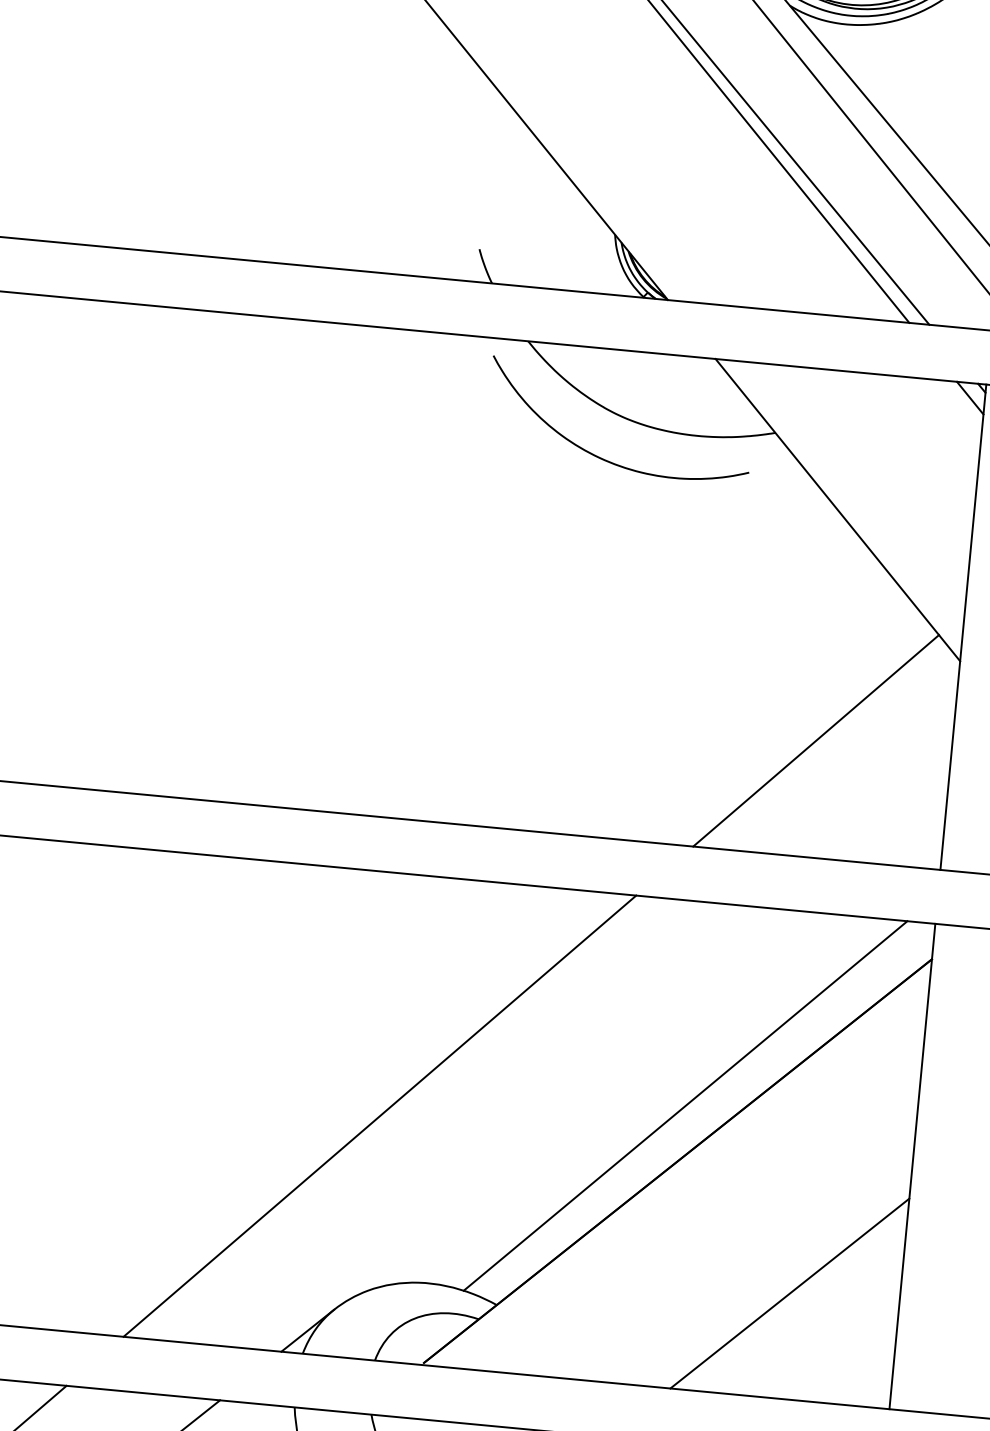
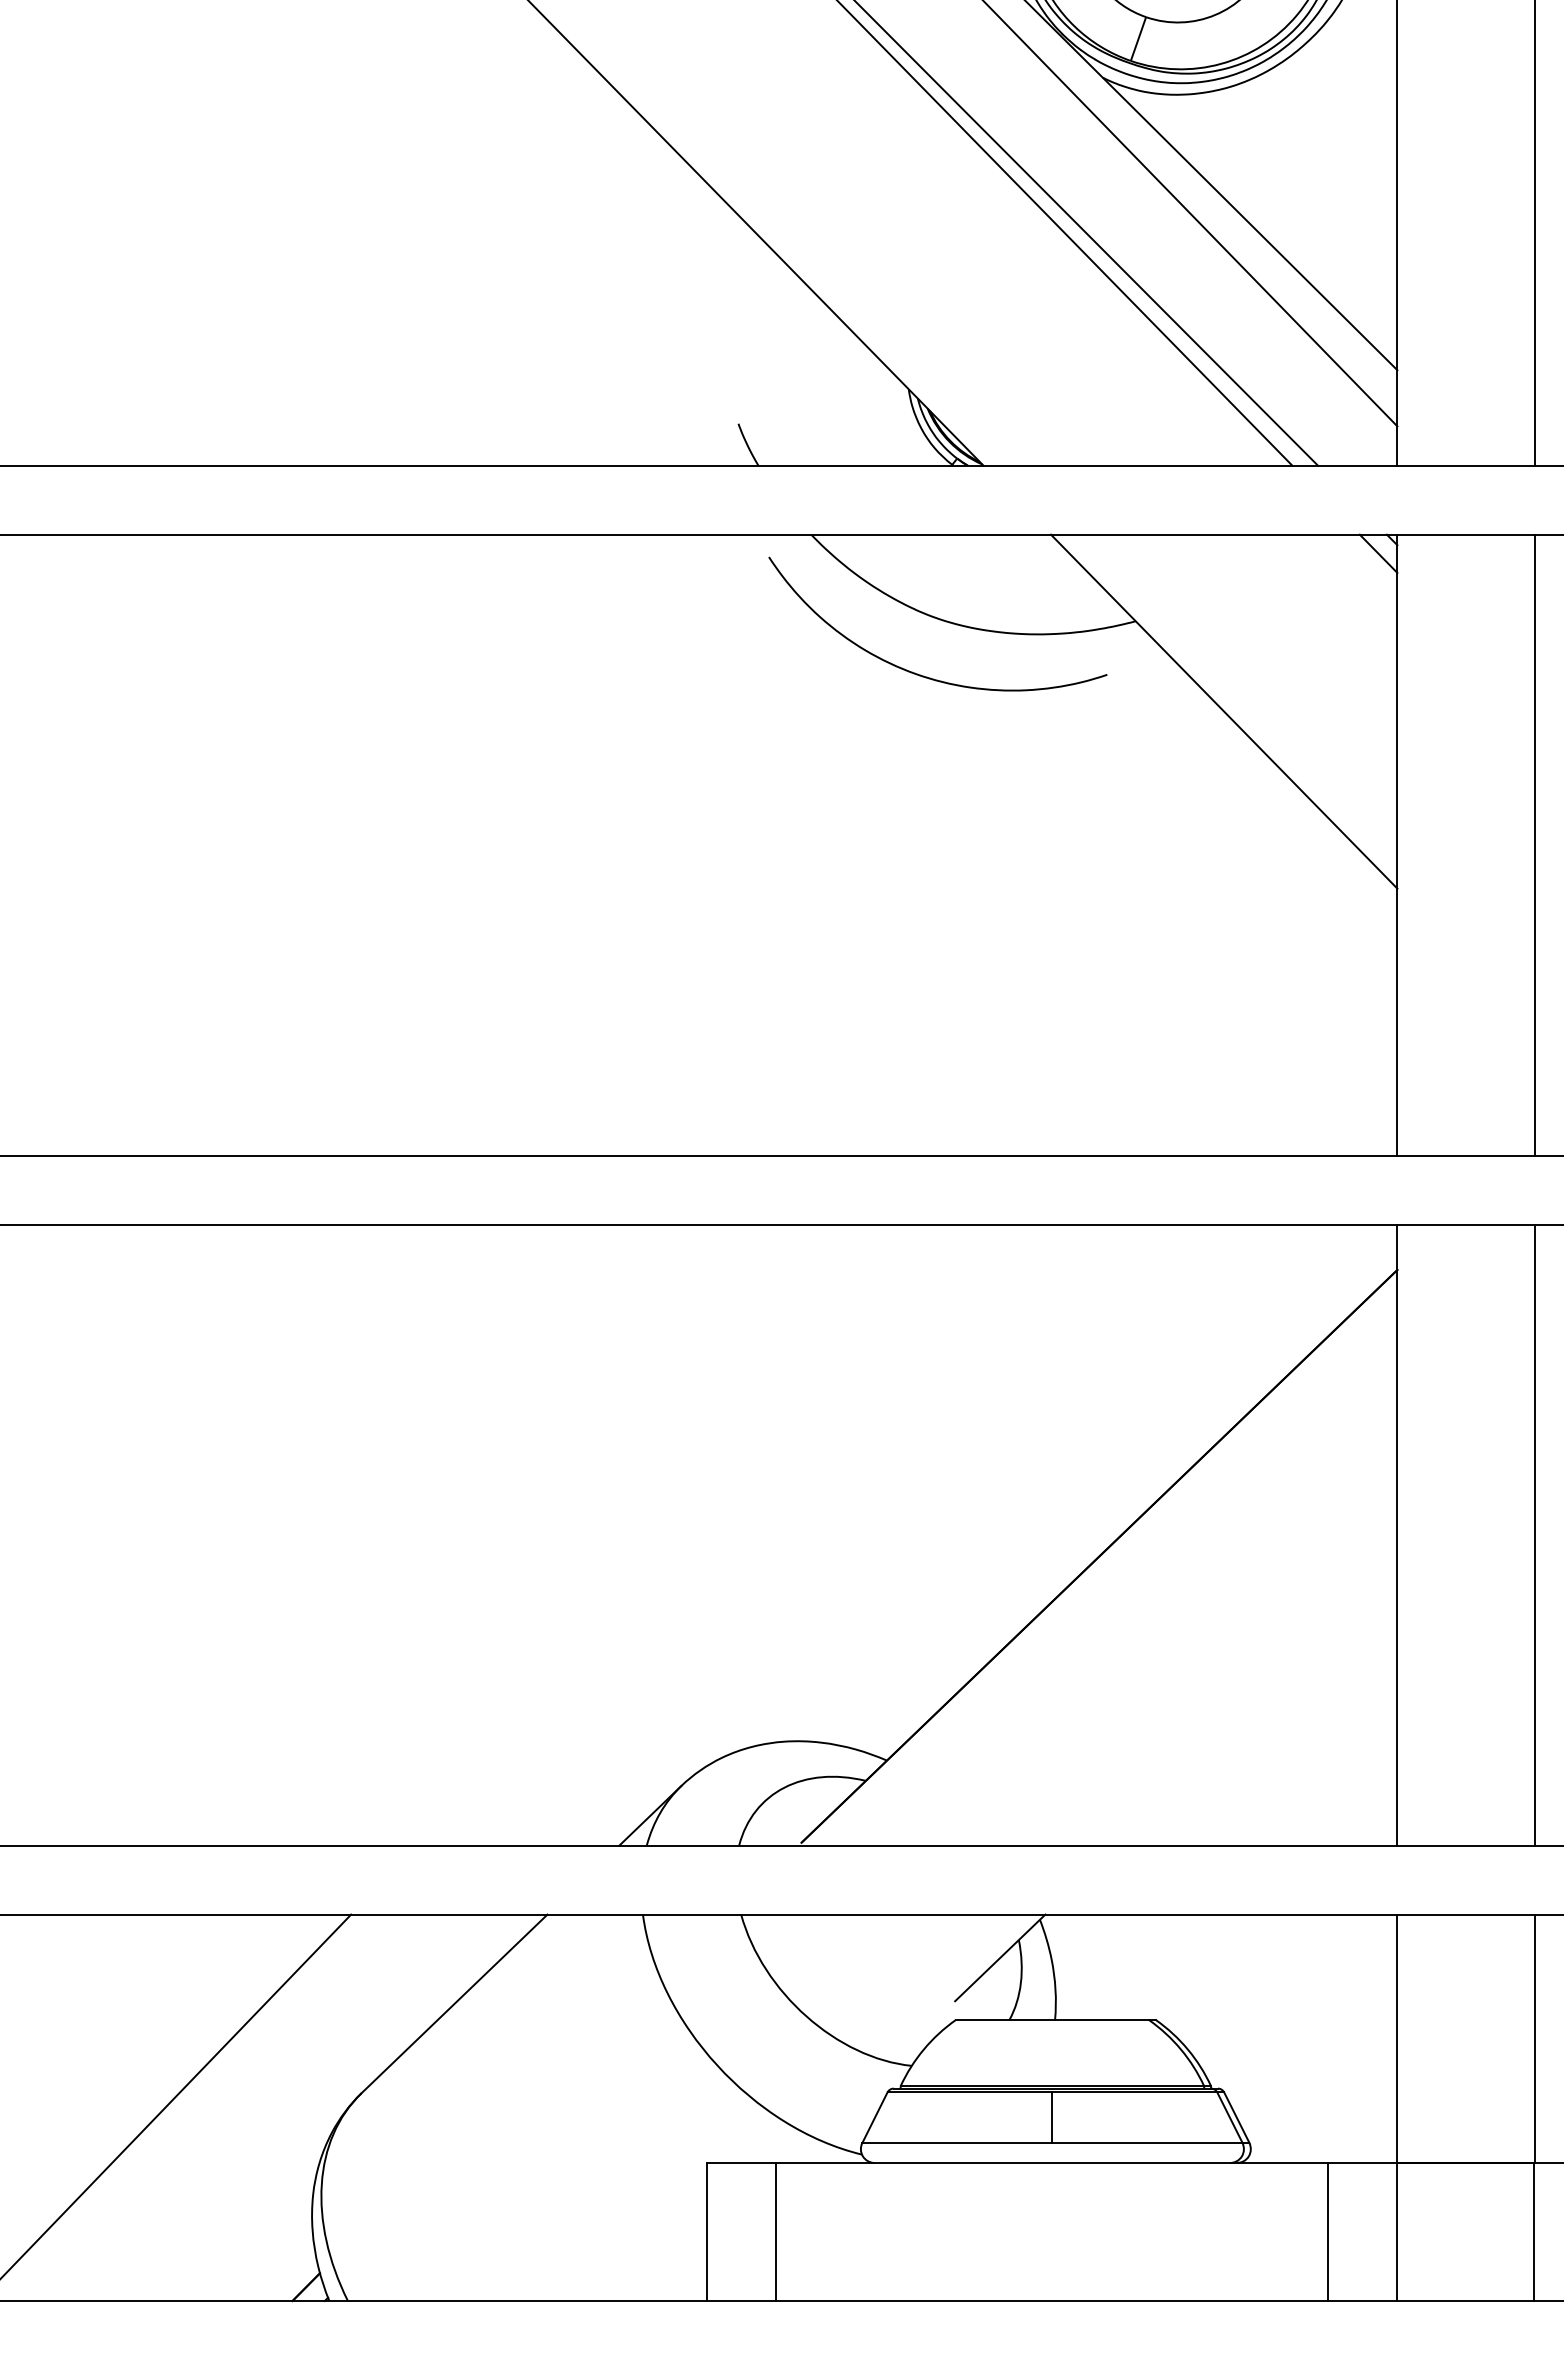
line: (816, 740) -> (1224, 1006), removed
line: (685, 1105) -> (1102, 1485), removed
line: (379, 1115) -> (715, 1534), removed
line: (790, 1293) -> (1257, 1710), removed

